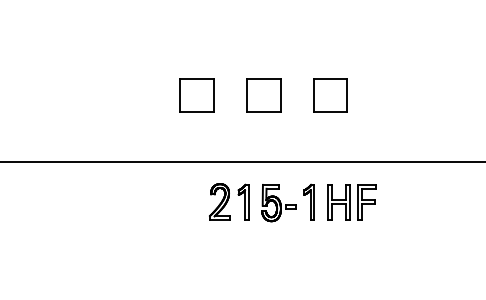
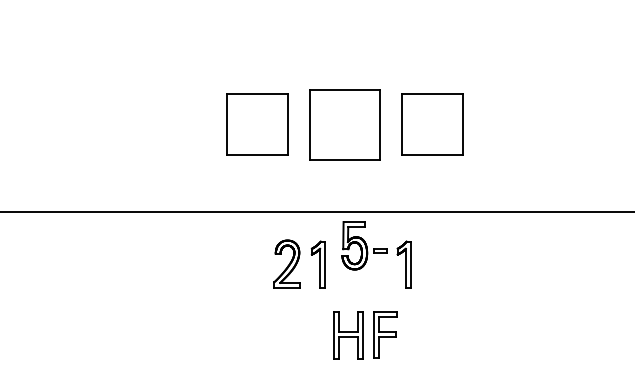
part: (196, 95) -> (256, 124), size x1.4
part: (263, 95) -> (344, 124), size x1.6
part: (330, 95) -> (431, 124), size x1.4
part: (351, 202) -> (365, 335), moved
part: (278, 203) -> (363, 246), moved

